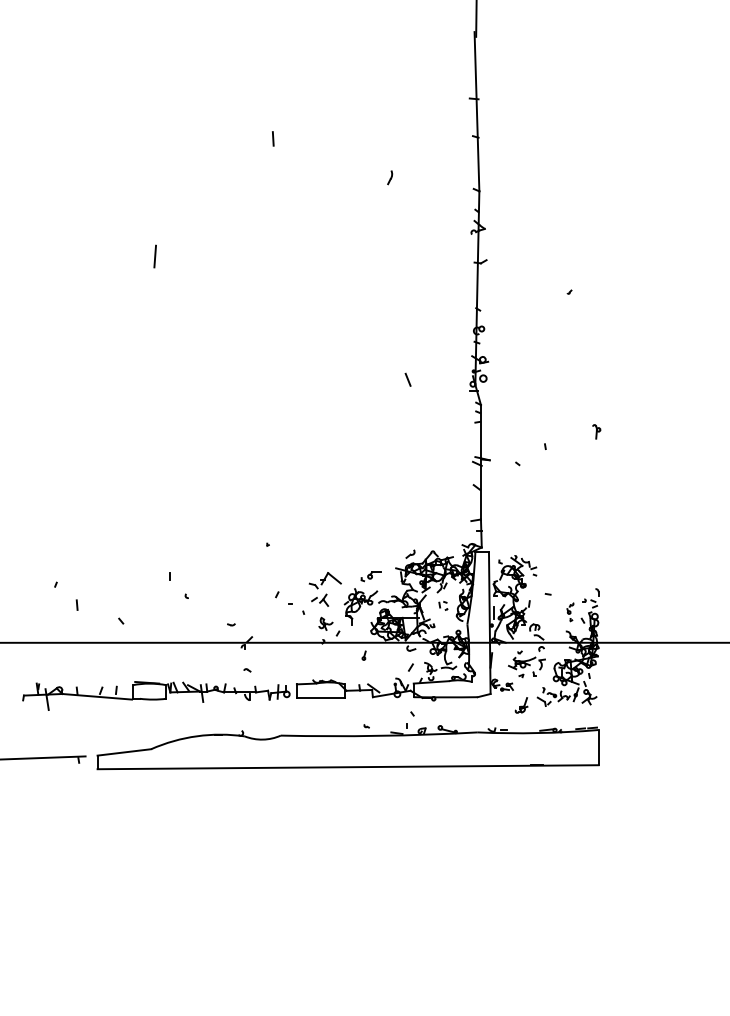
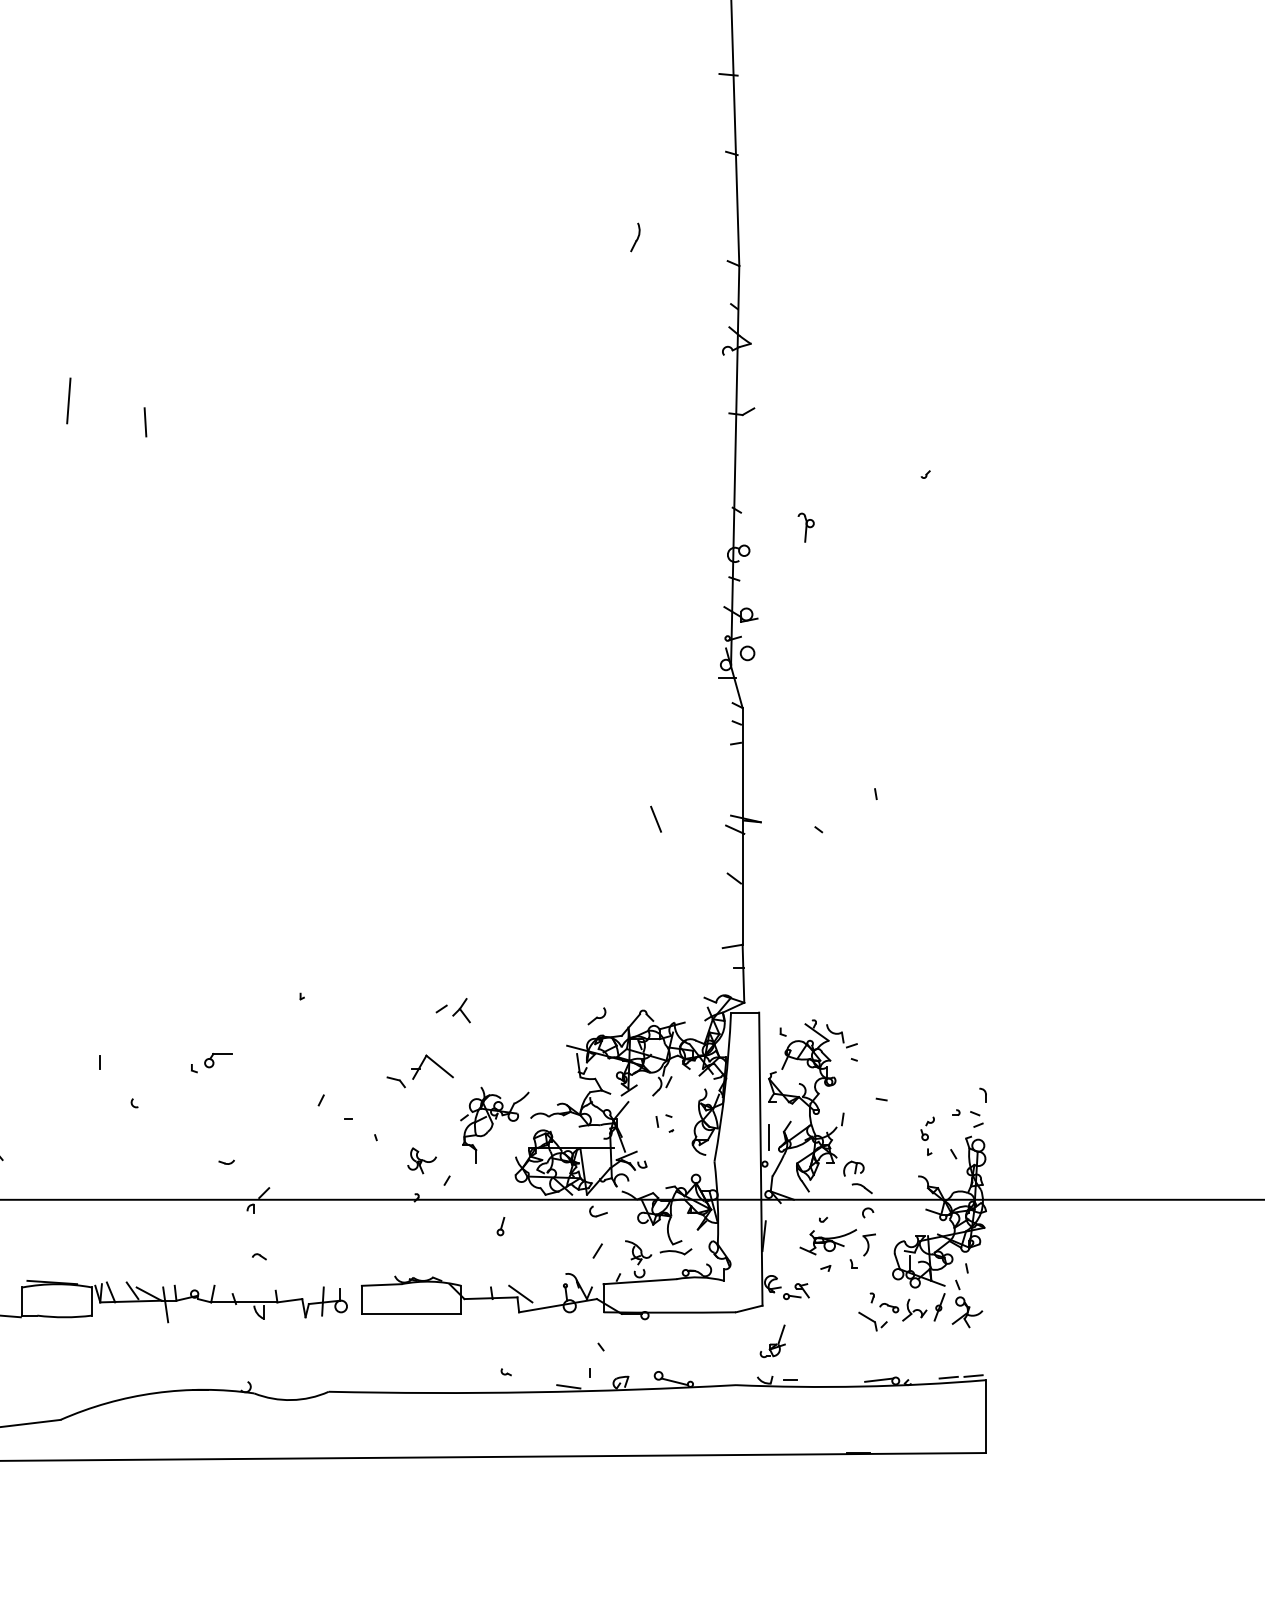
line: (273, 138) -> (145, 421), moved
part: (390, 177) -> (636, 237), moved
line: (407, 379) -> (654, 818), moved
part: (596, 431) -> (805, 526), moved
part: (370, 576) -> (210, 1062), moved
part: (320, 599) -> (454, 1008), moved
part: (521, 705) -> (772, 1341), moved

